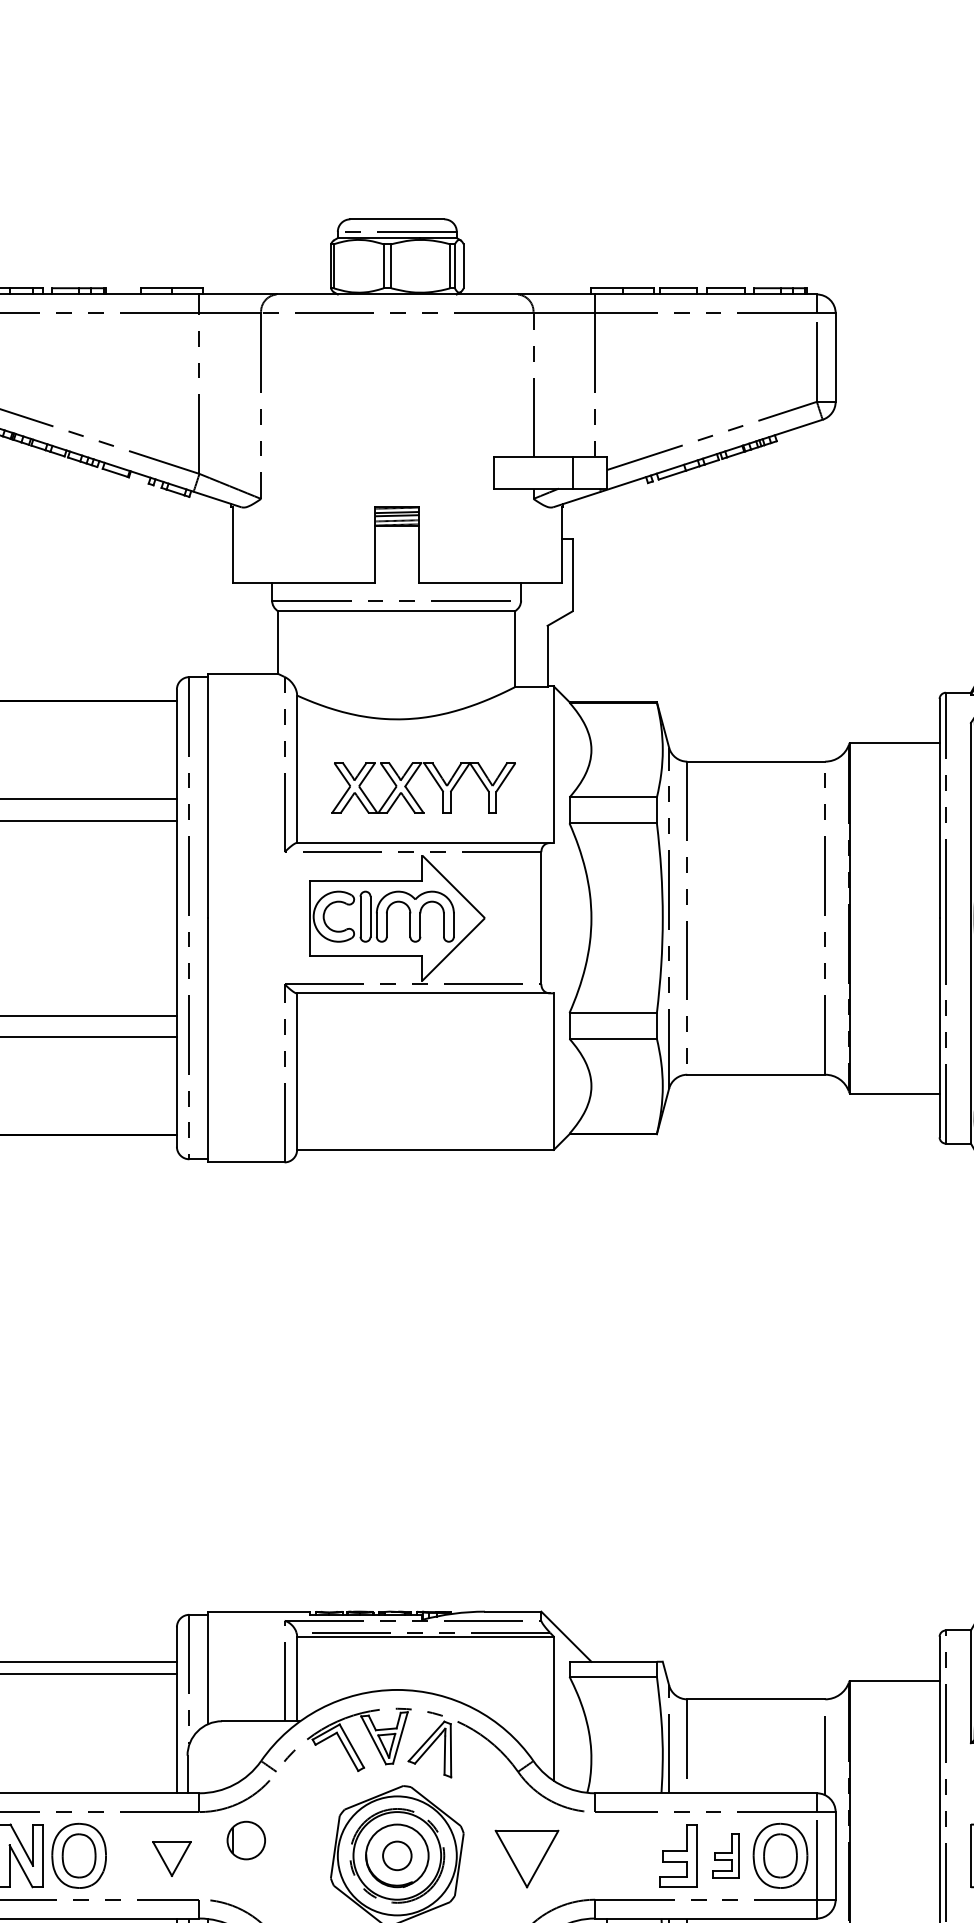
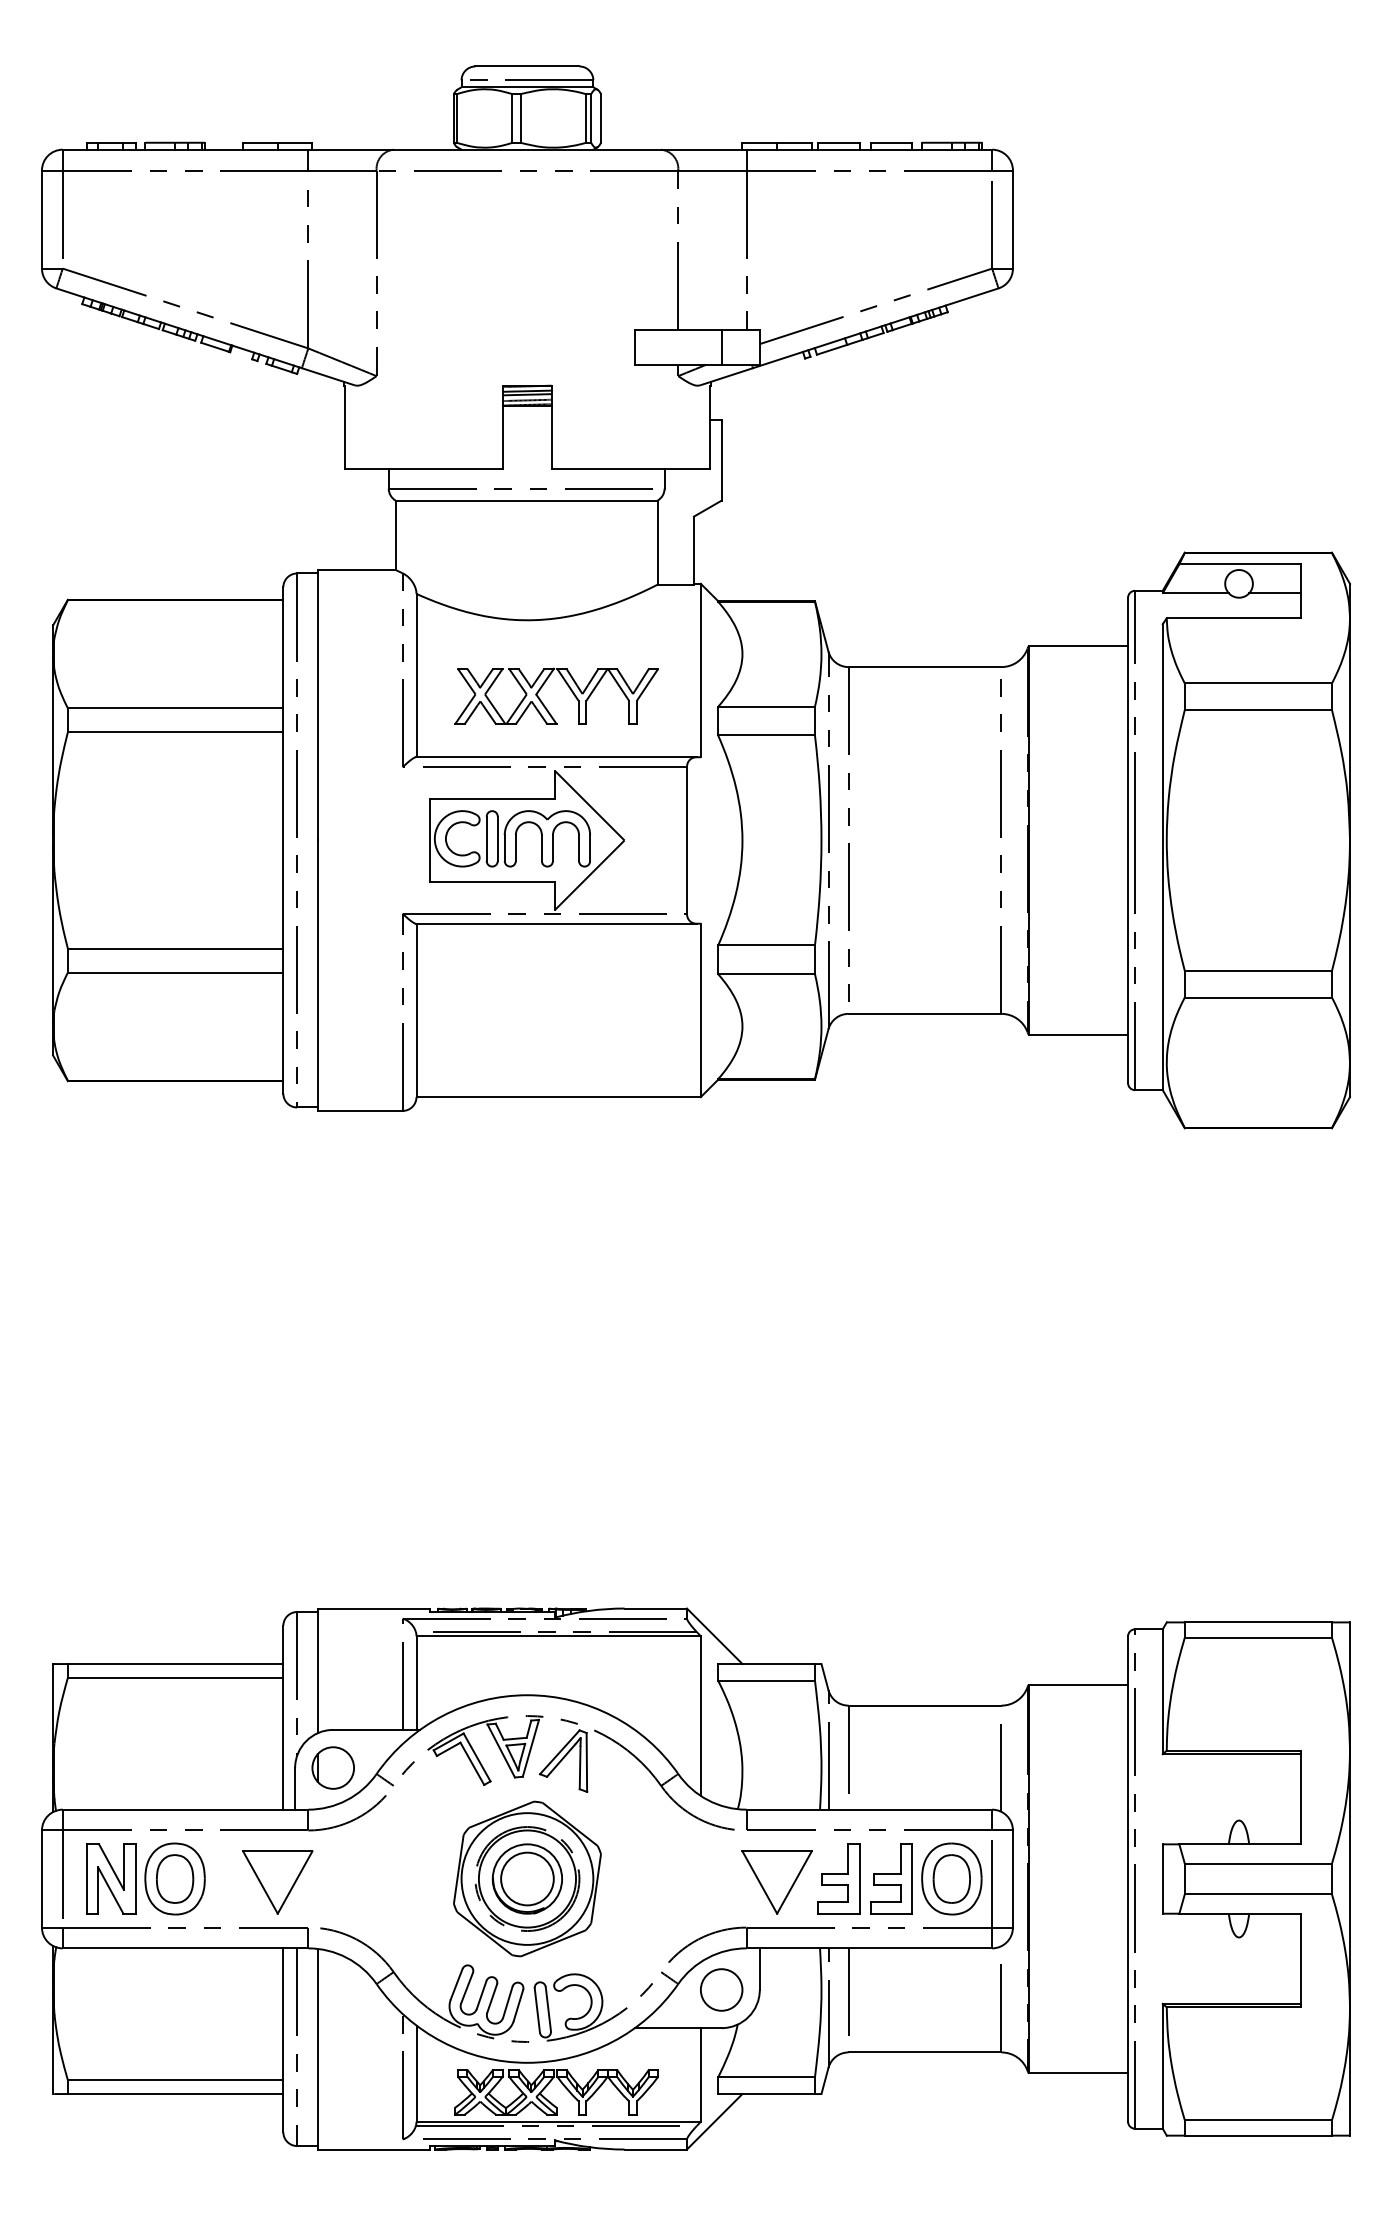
part: (245, 1840) -> (332, 1767), moved
circle: (397, 1855) -> (527, 1878), size x1.67
part: (726, 1855) -> (891, 1878), size x1.43
part: (171, 1859) -> (277, 1882), size x1.67
part: (526, 1859) -> (776, 1882), moved

